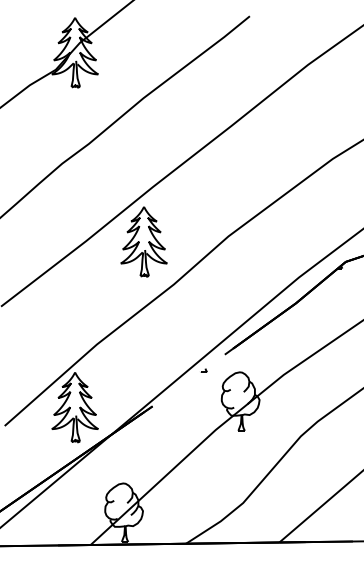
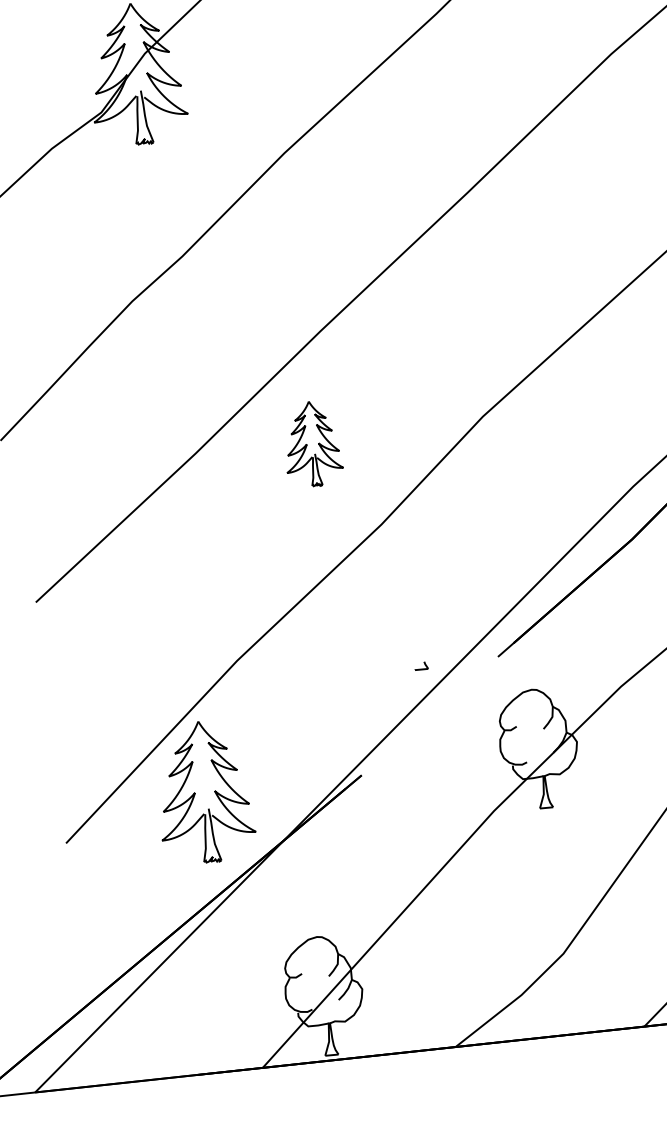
part: (143, 241) -> (311, 443), size x0.6
part: (203, 370) -> (420, 665), moved

